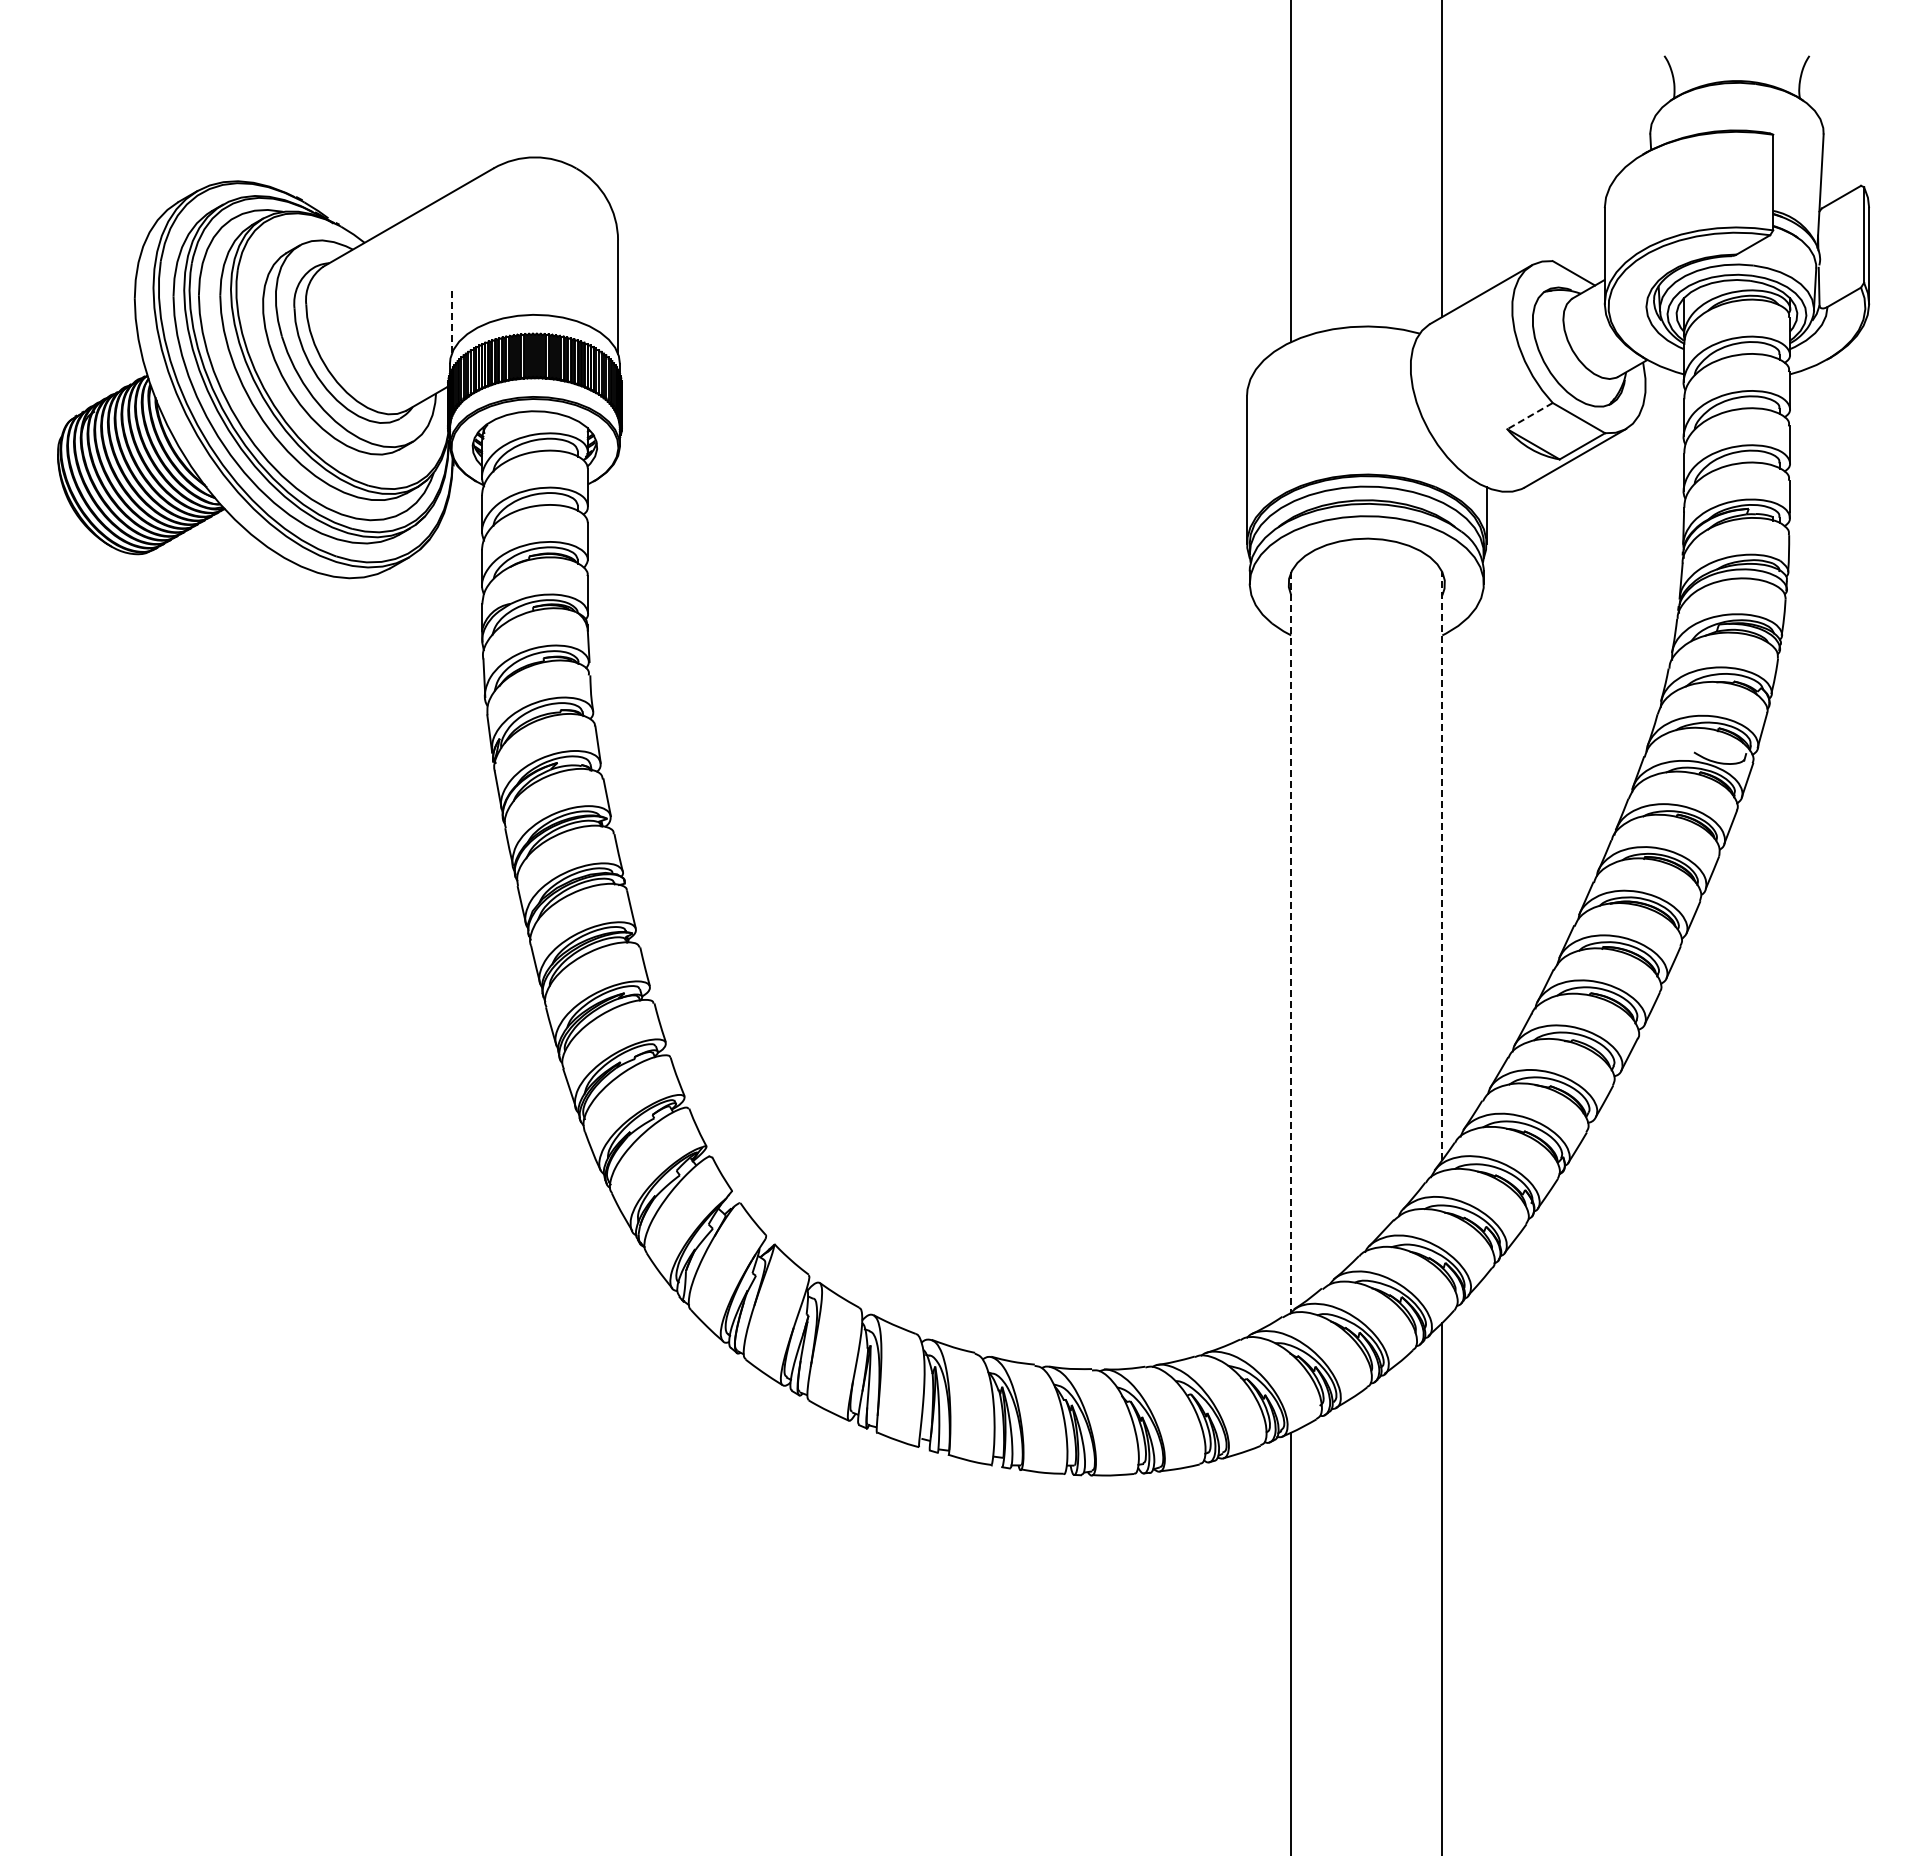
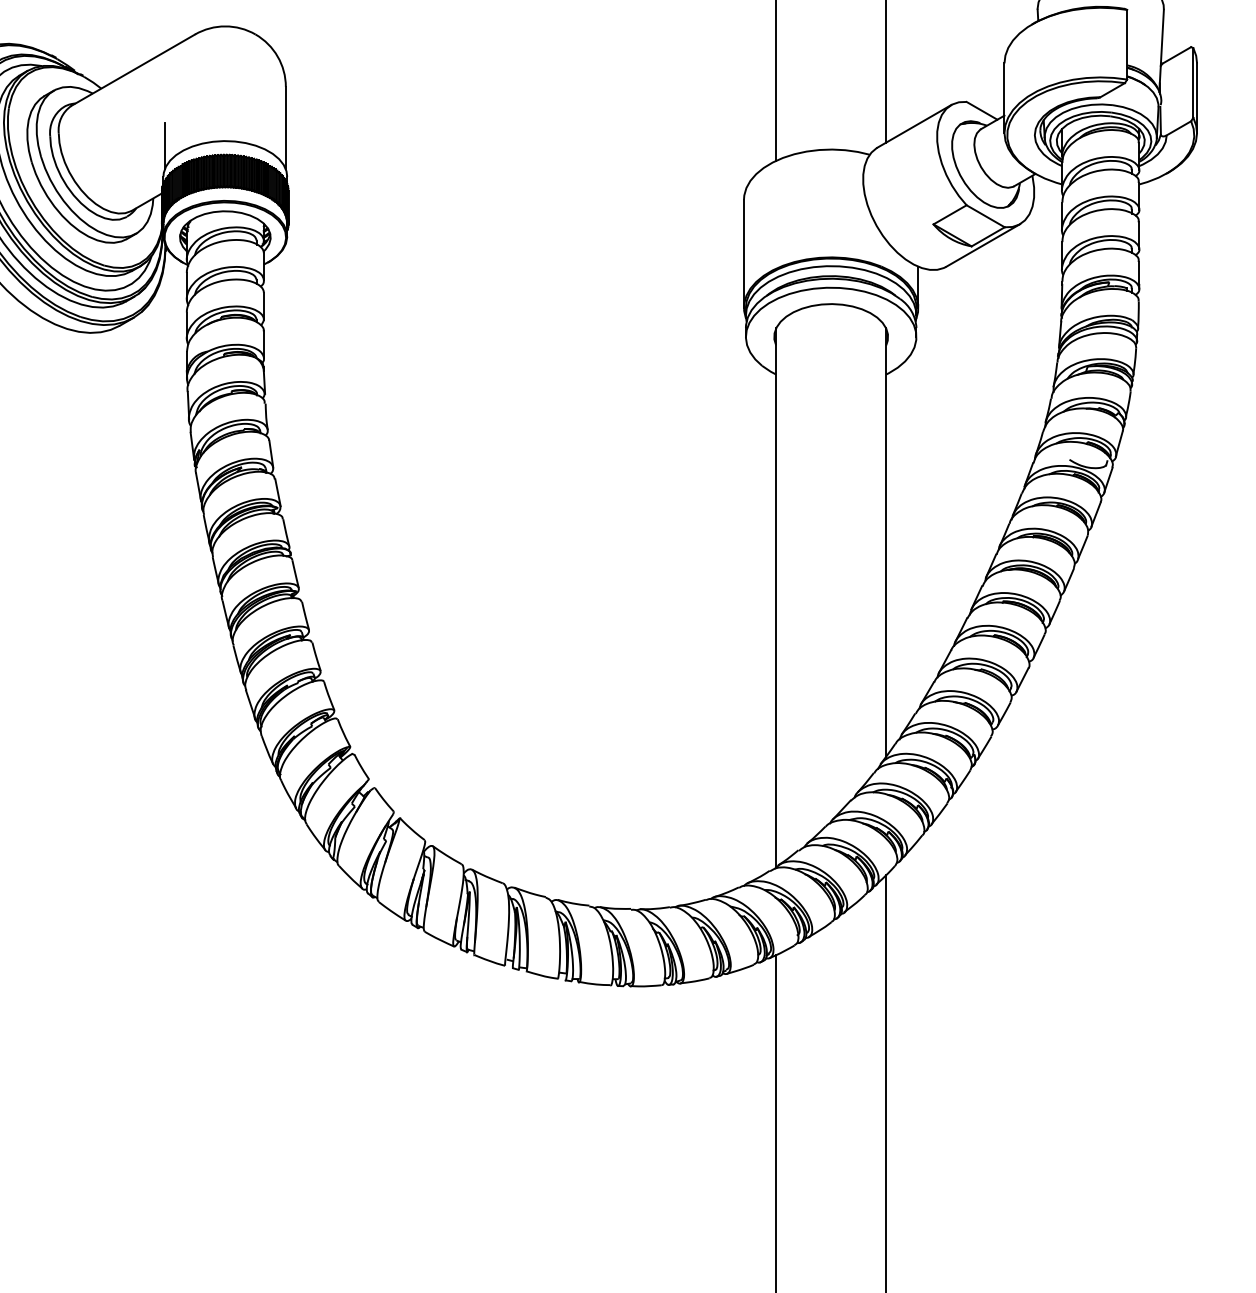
line: (451, 322) -> (164, 146), dashed -> solid
line: (1529, 416) -> (949, 215), dashed -> solid
line: (1442, 866) -> (886, 542), dashed -> solid
line: (1291, 942) -> (776, 598), dashed -> solid

